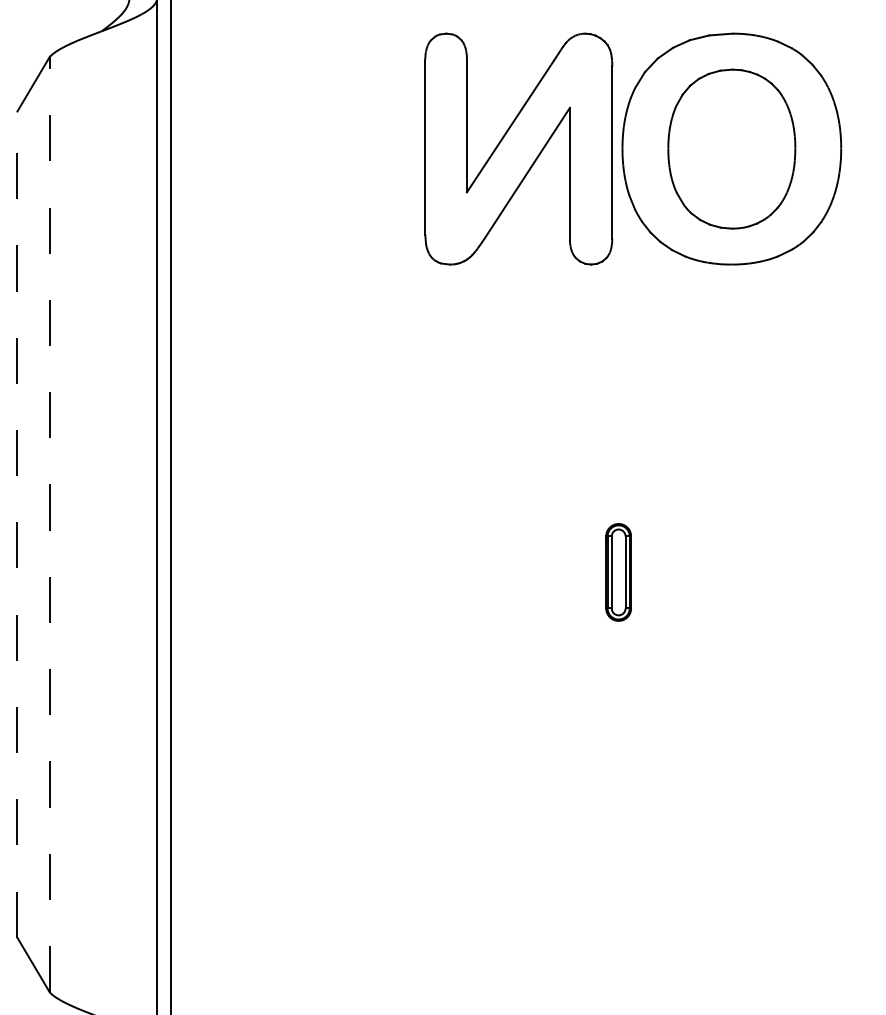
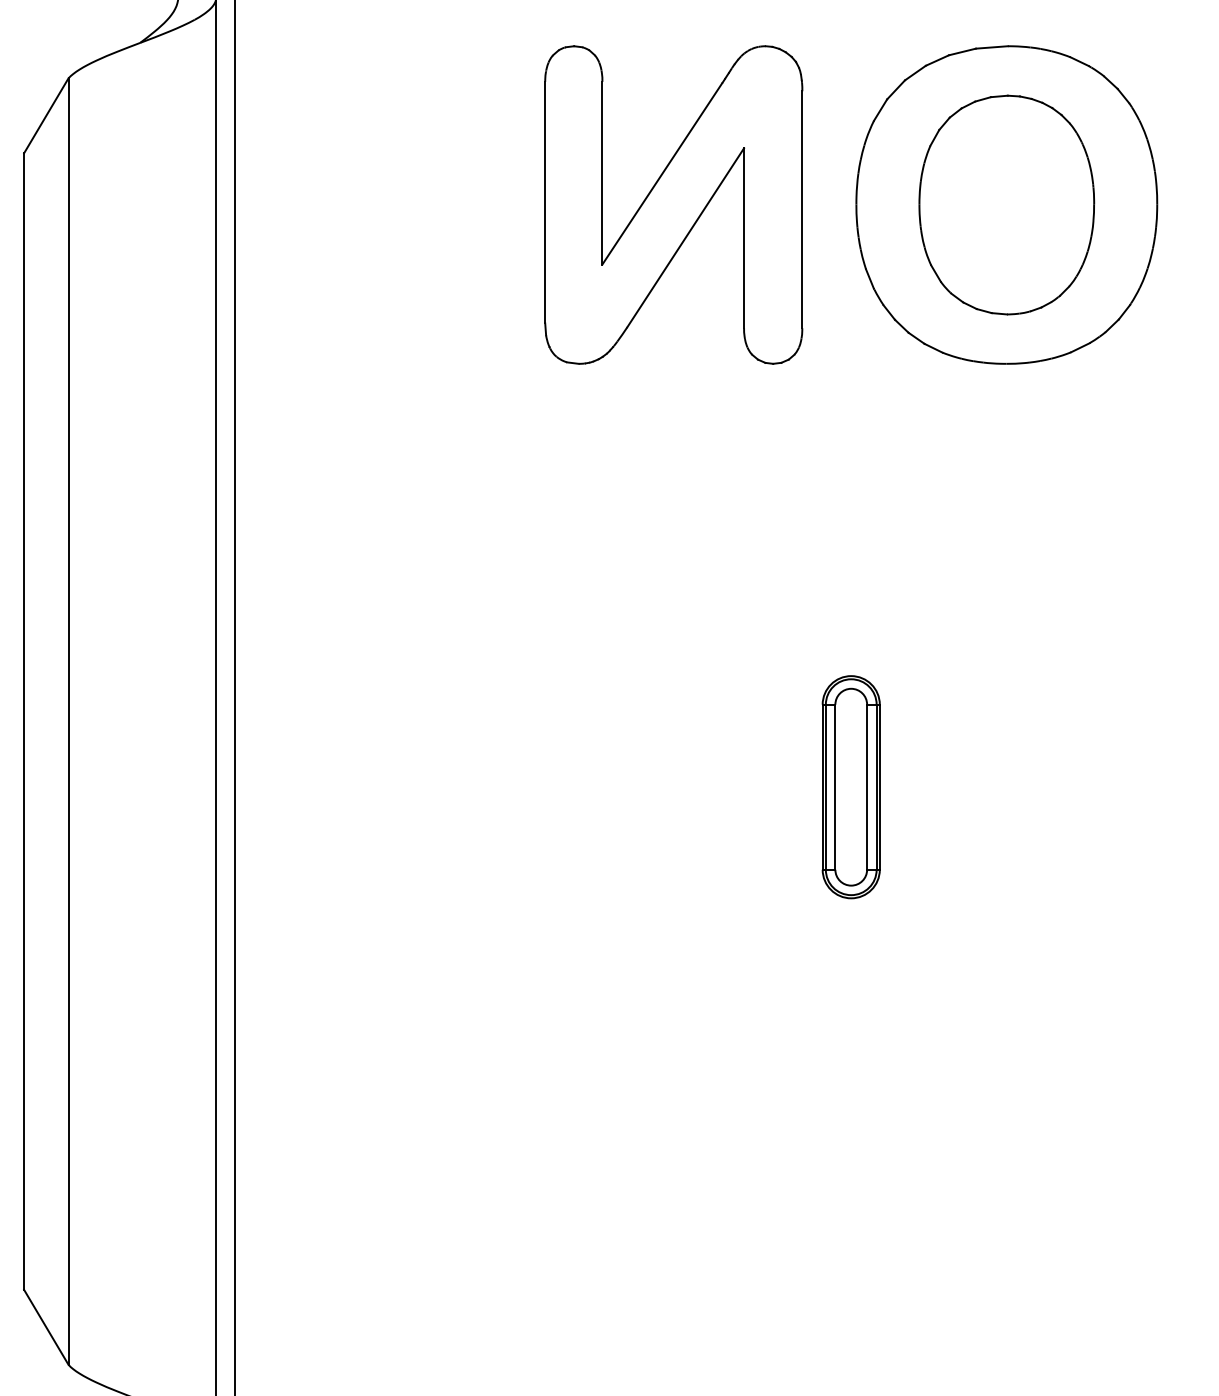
part: (518, 148) -> (673, 204), moved
line: (17, 524) -> (24, 721), dashed -> solid
line: (49, 524) -> (68, 721), dashed -> solid
part: (618, 572) -> (850, 787), size x1.67

